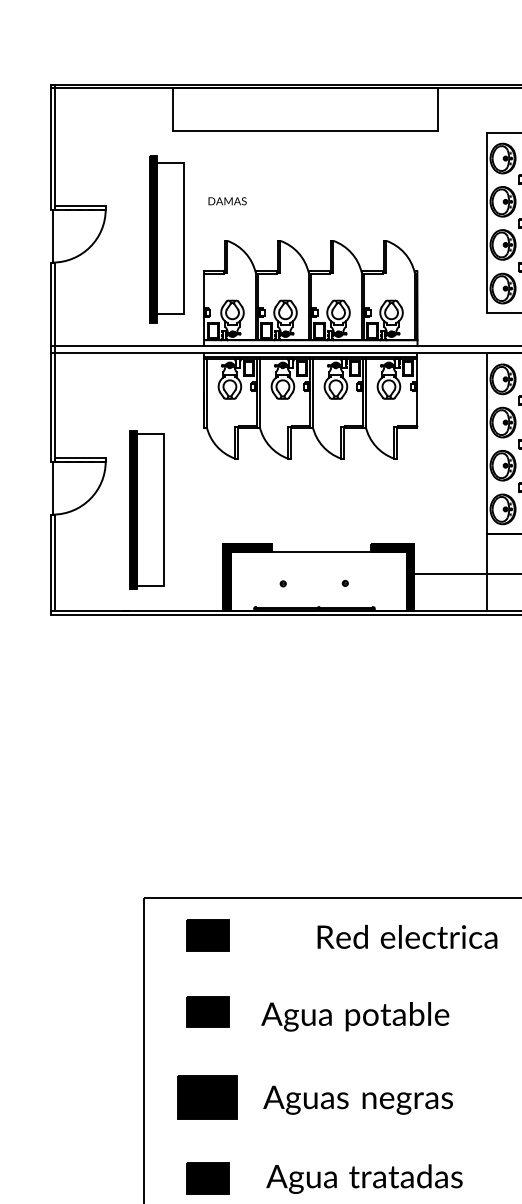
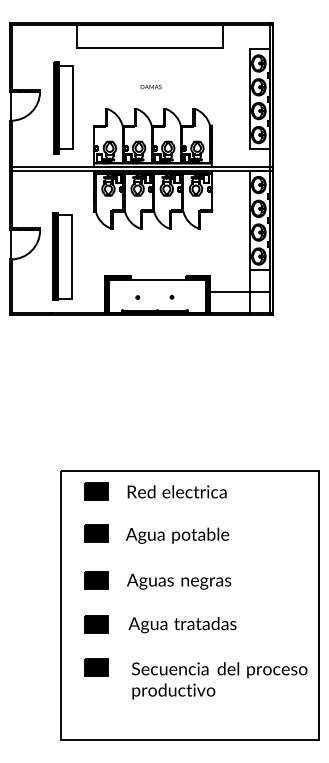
text: (226, 200) -> (150, 86), moved
part: (166, 238) -> (63, 107), moved
text: (406, 936) -> (176, 491), moved
part: (208, 1098) -> (96, 580), size x0.71

